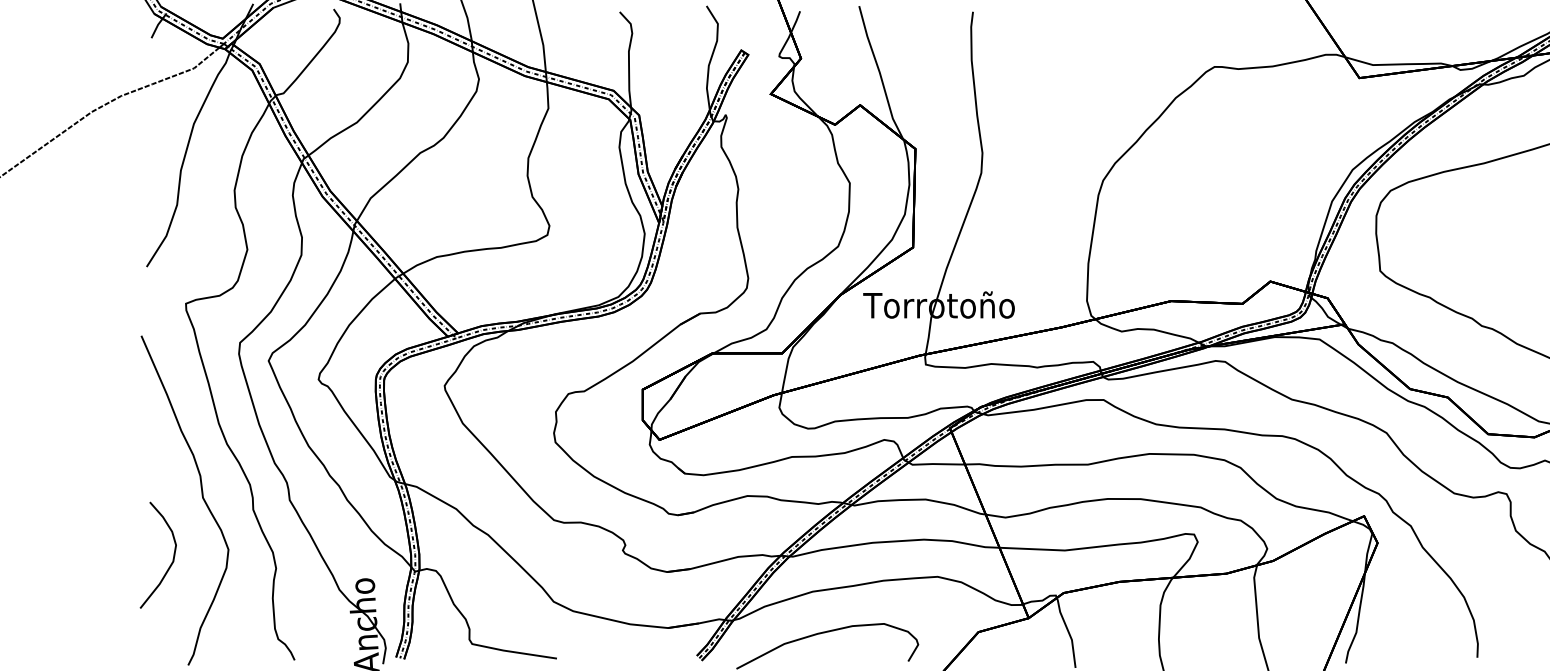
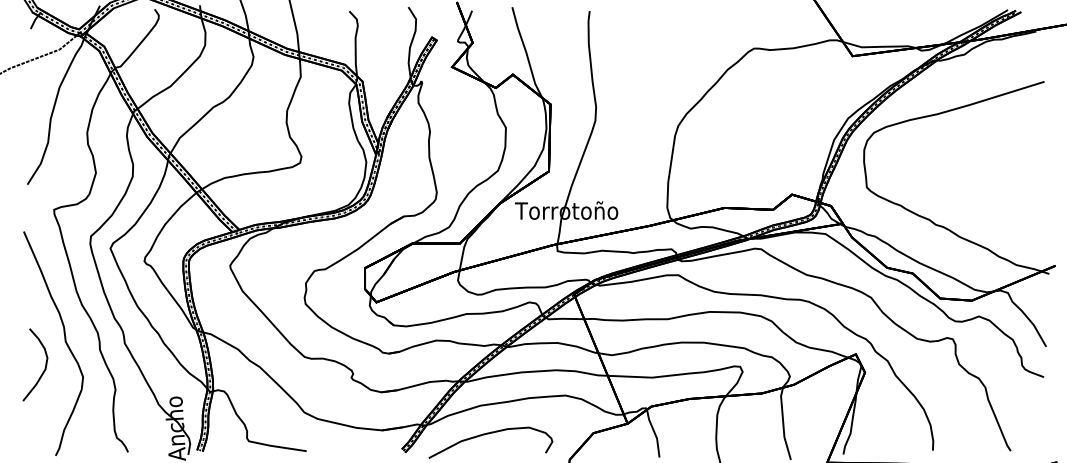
curve: (171, 560) -> (44, 368), moved

